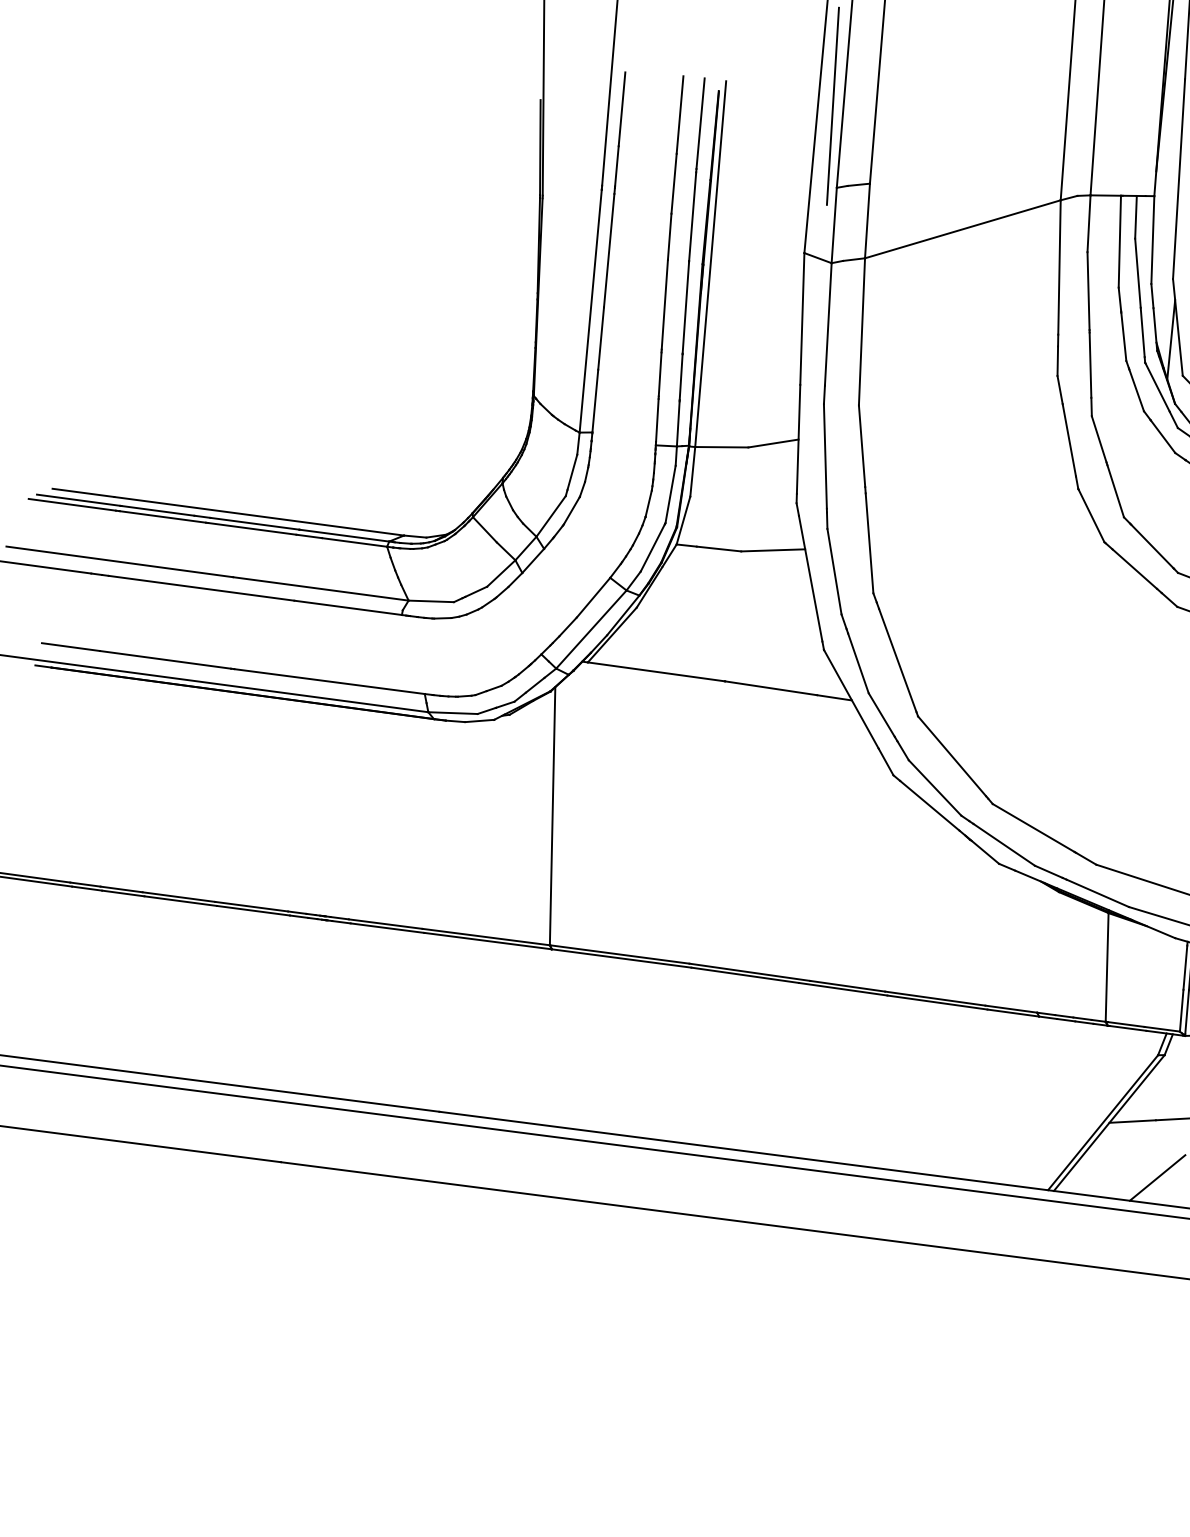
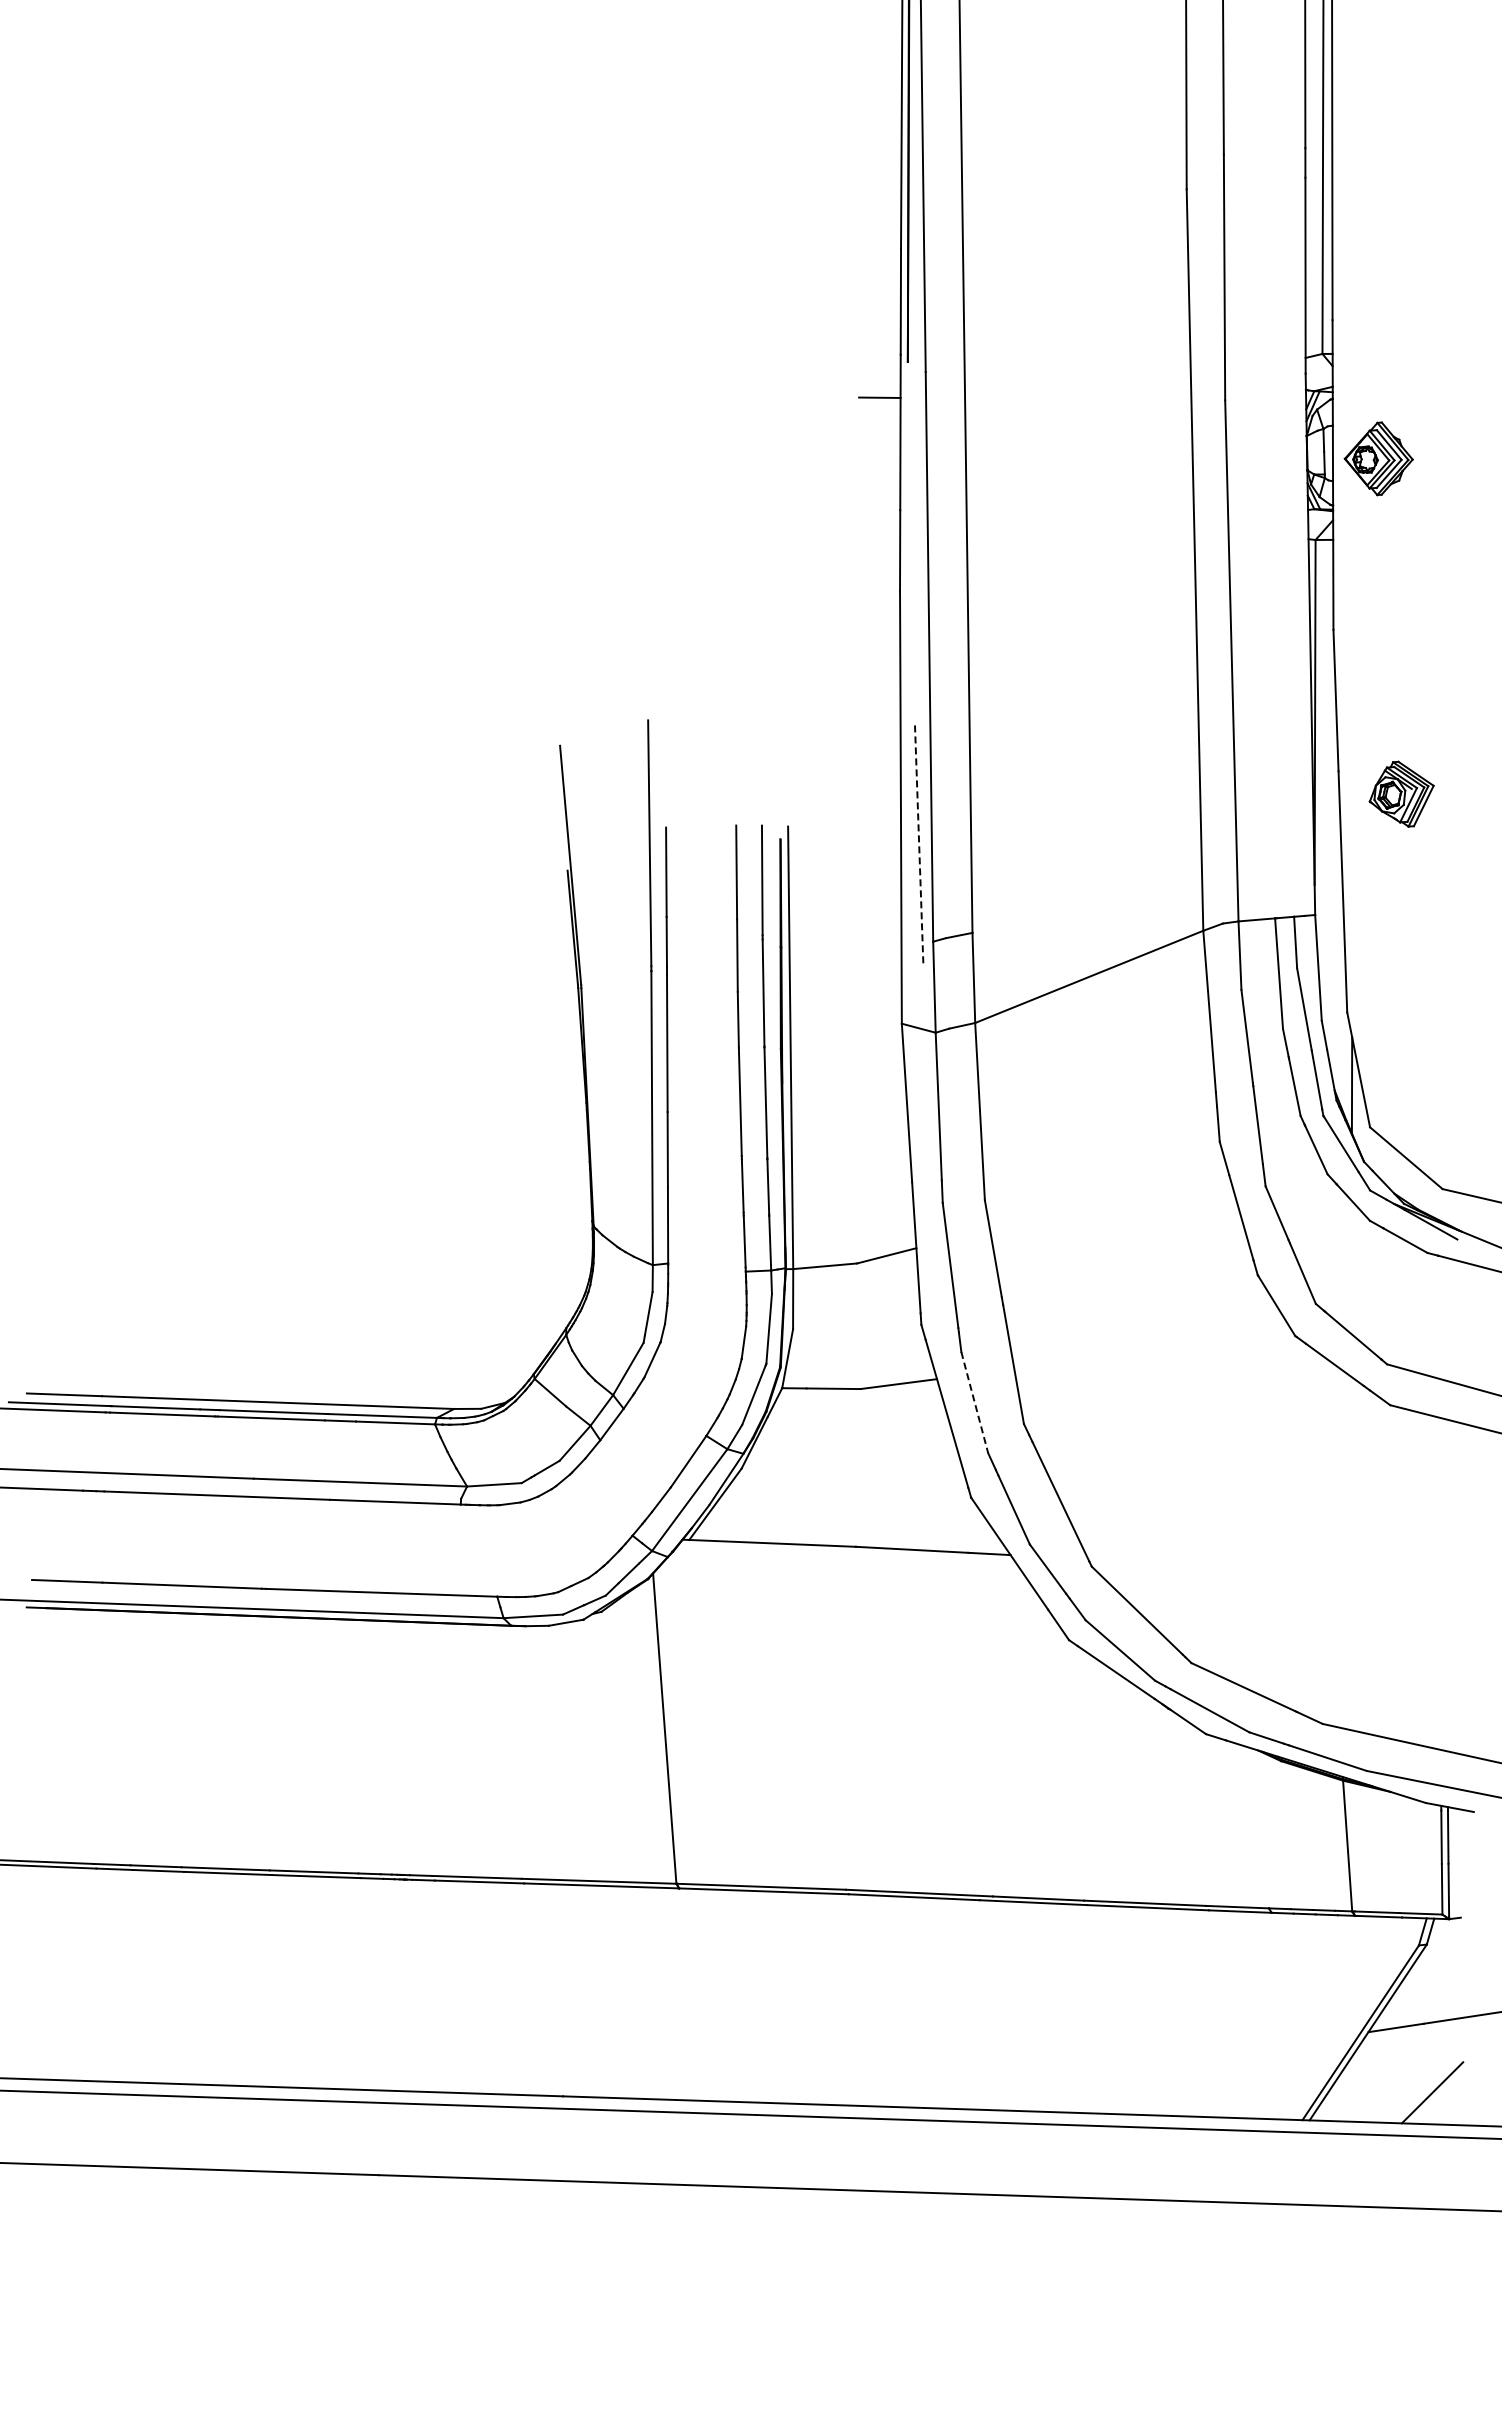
line: (833, 106) -> (919, 844), solid -> dashed
line: (834, 572) -> (974, 1403), solid -> dashed

